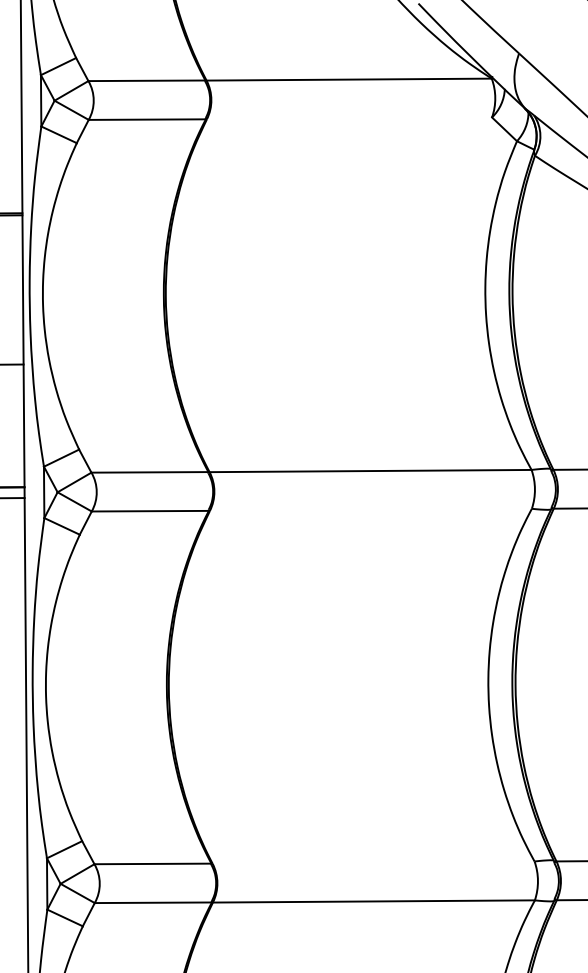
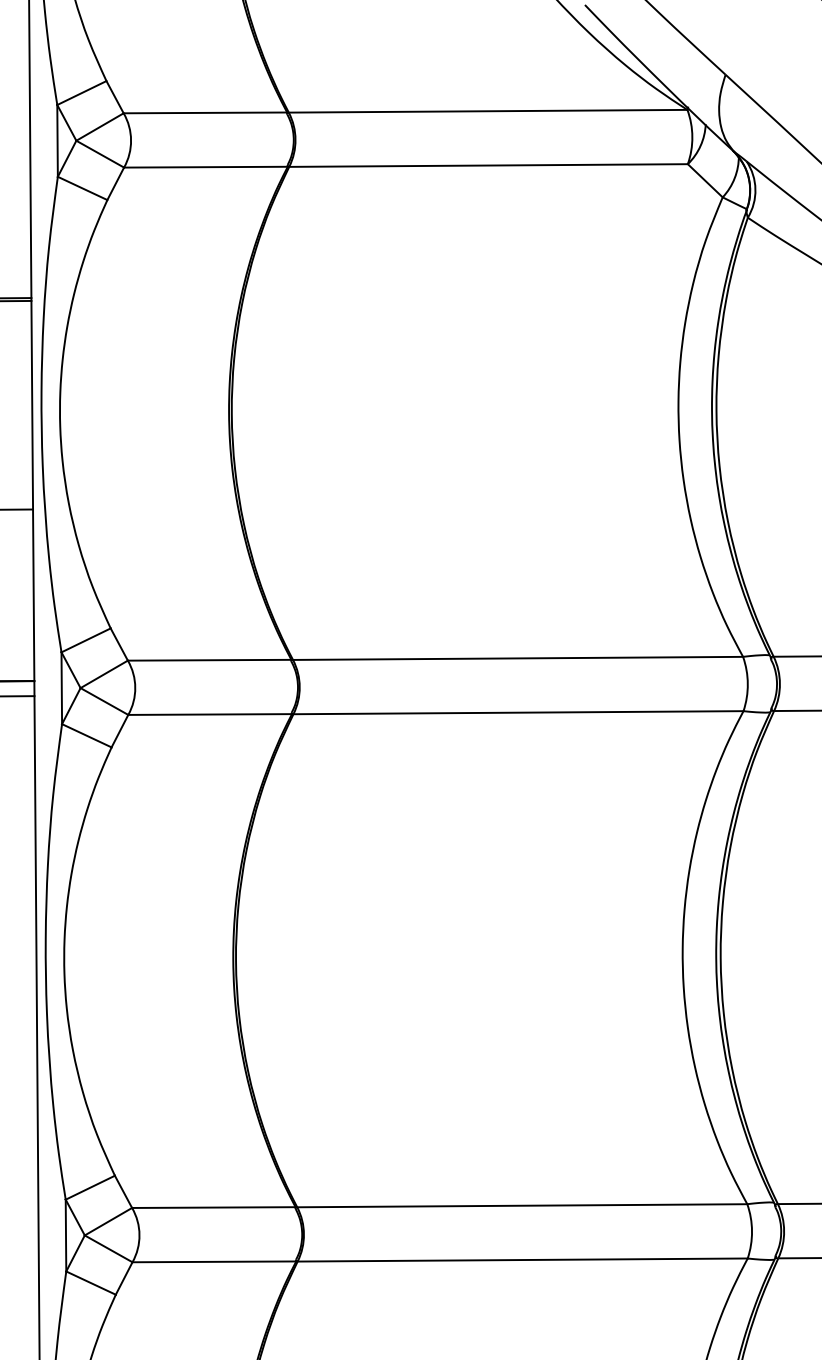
line: (349, 118) -> (488, 165), added
line: (370, 509) -> (517, 712), added
line: (373, 862) -> (522, 1205), added

